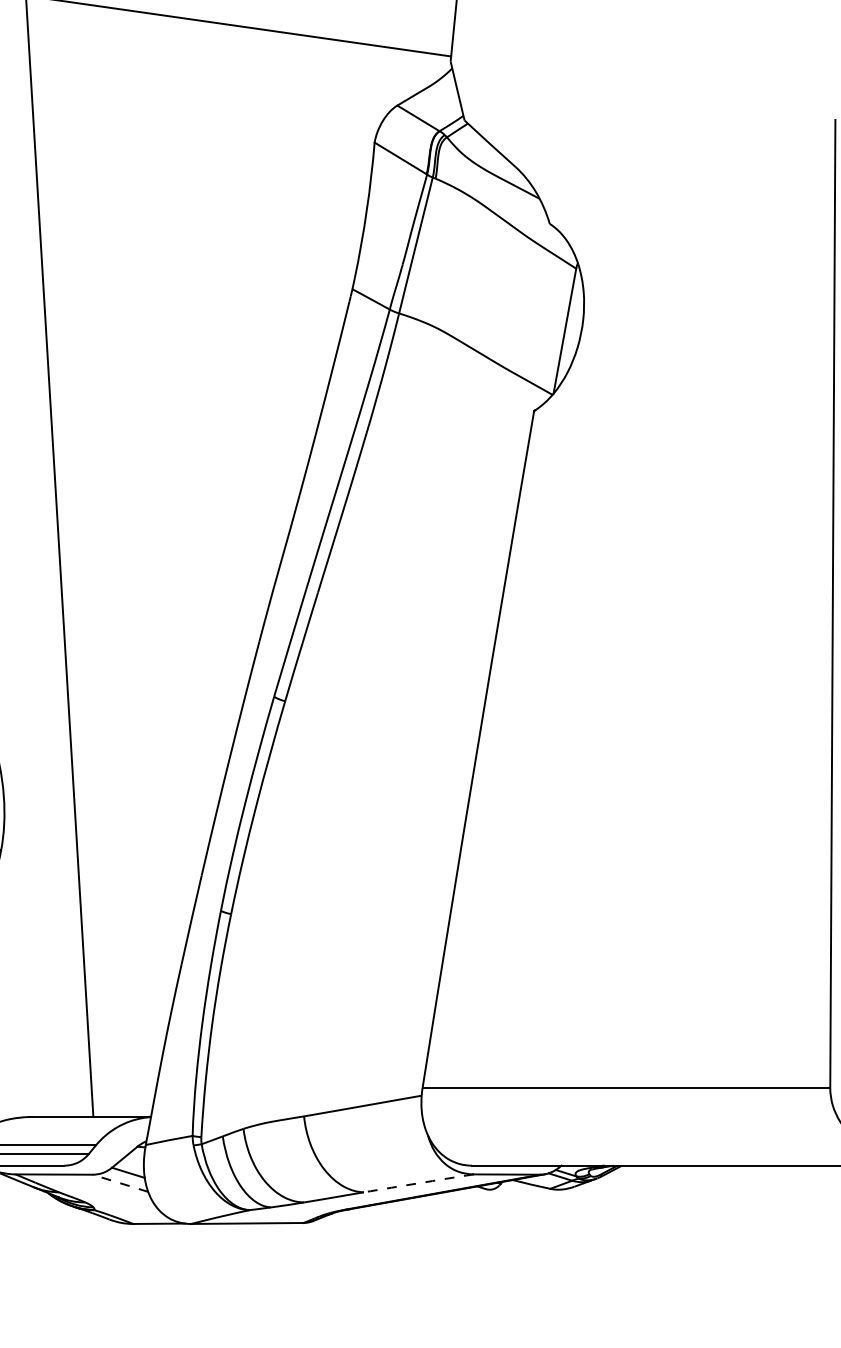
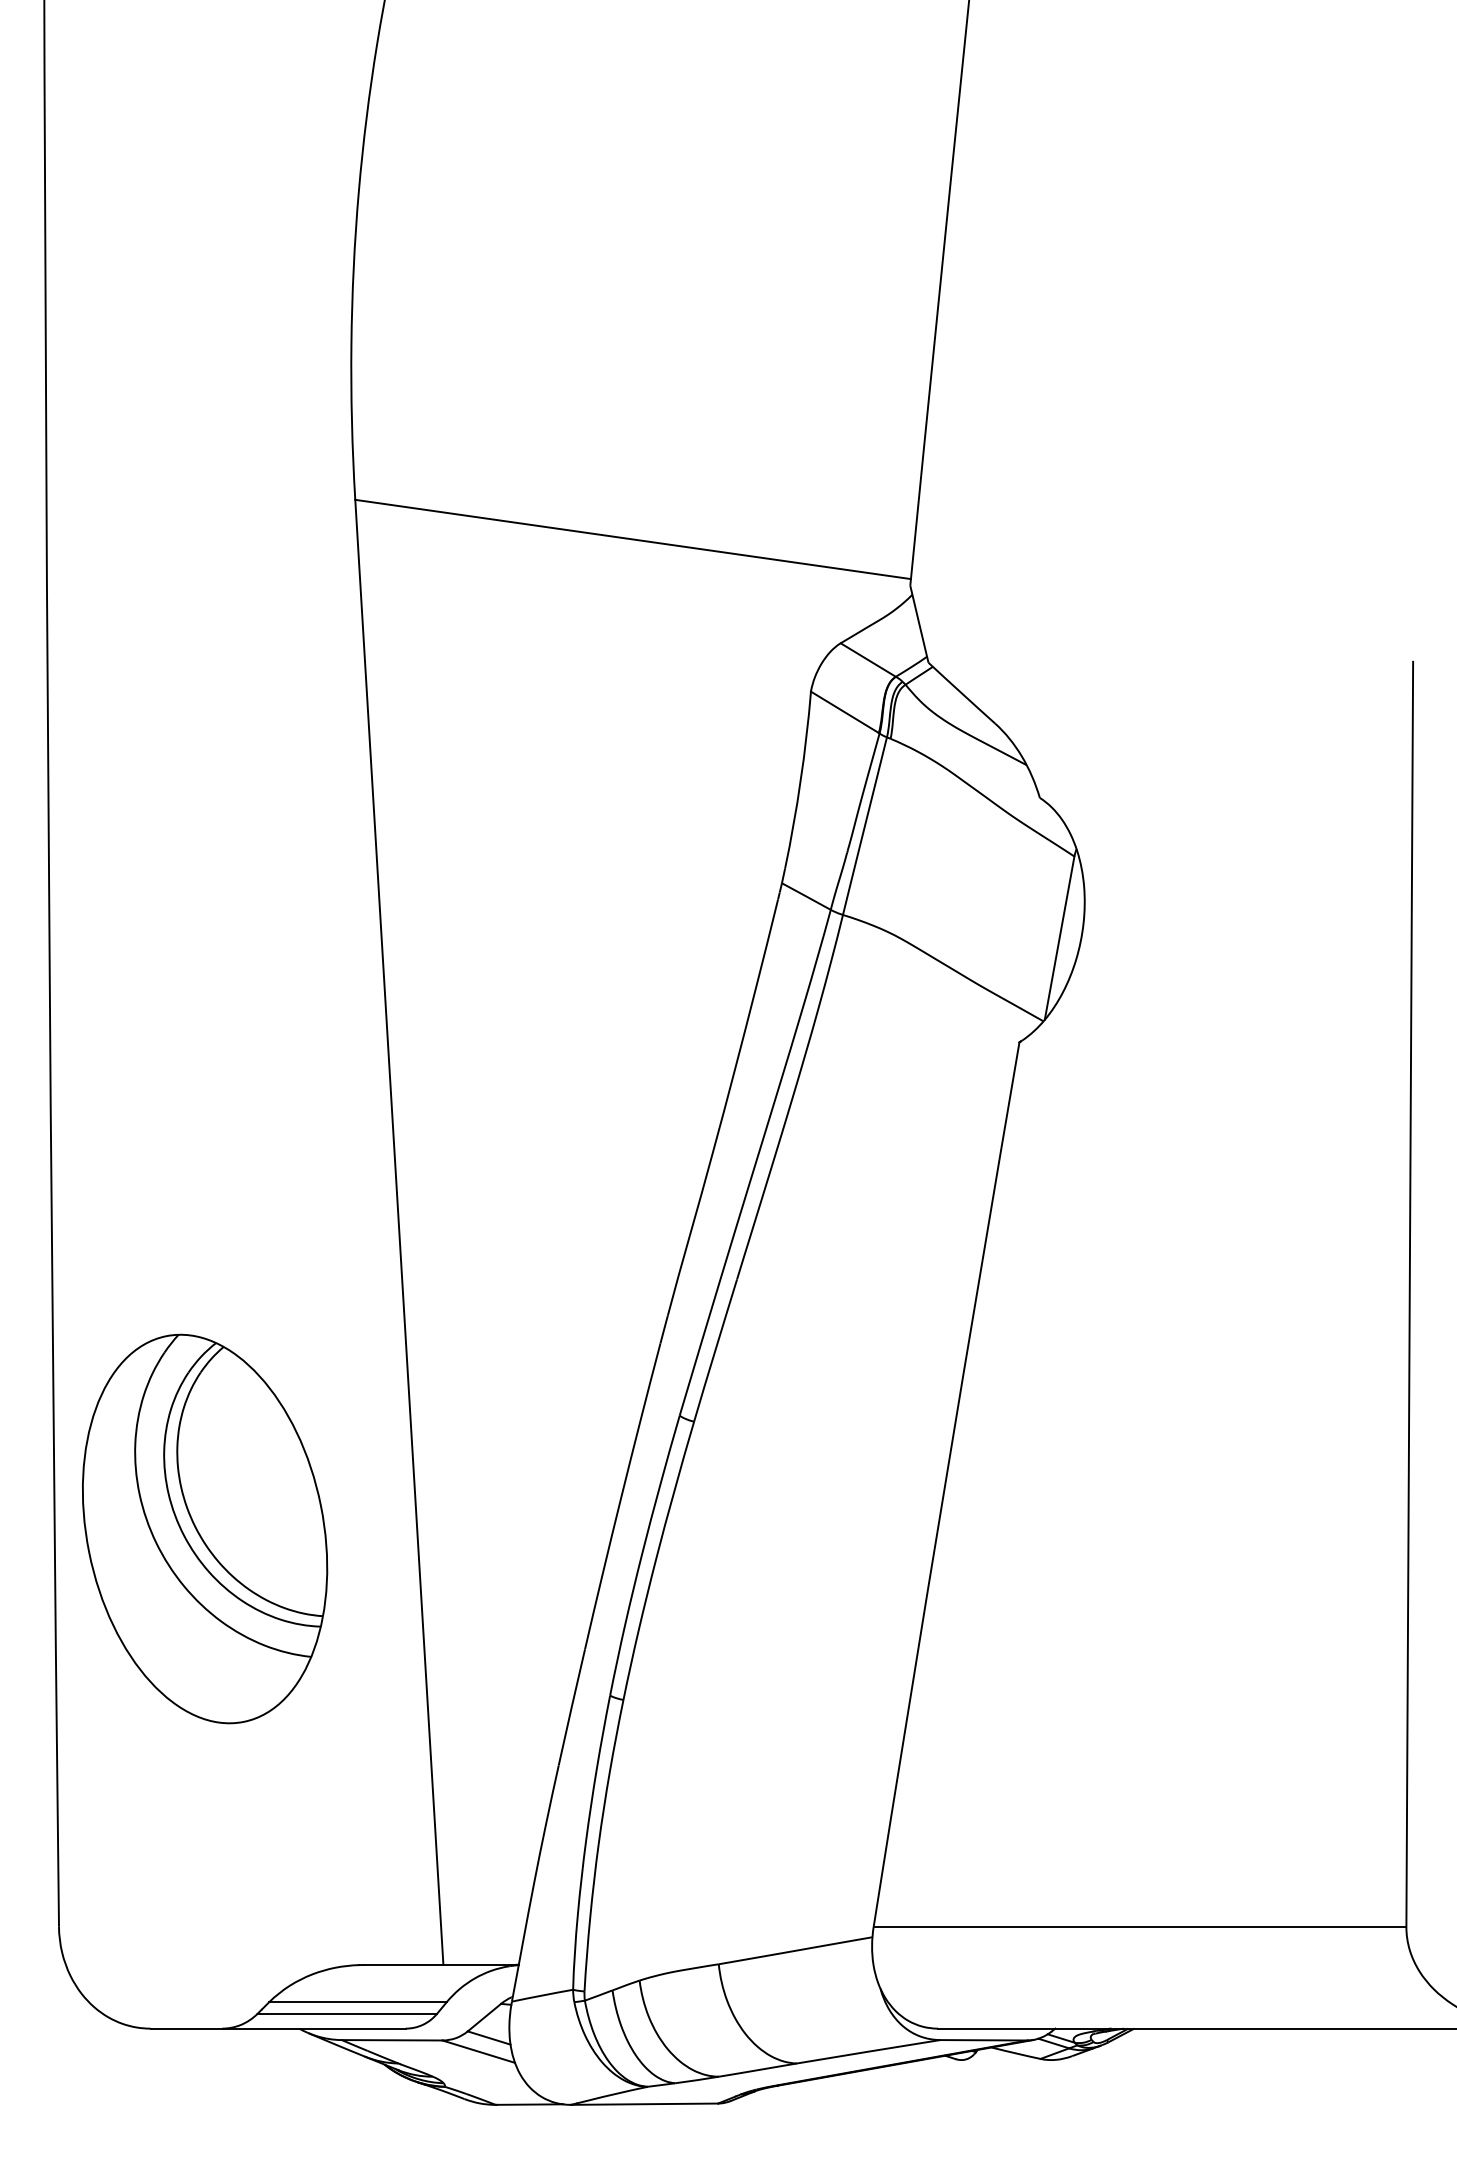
line: (120, 1183) -> (478, 2051), dashed -> solid
arc: (418, 1183) -> (868, 2051), dashed -> solid

